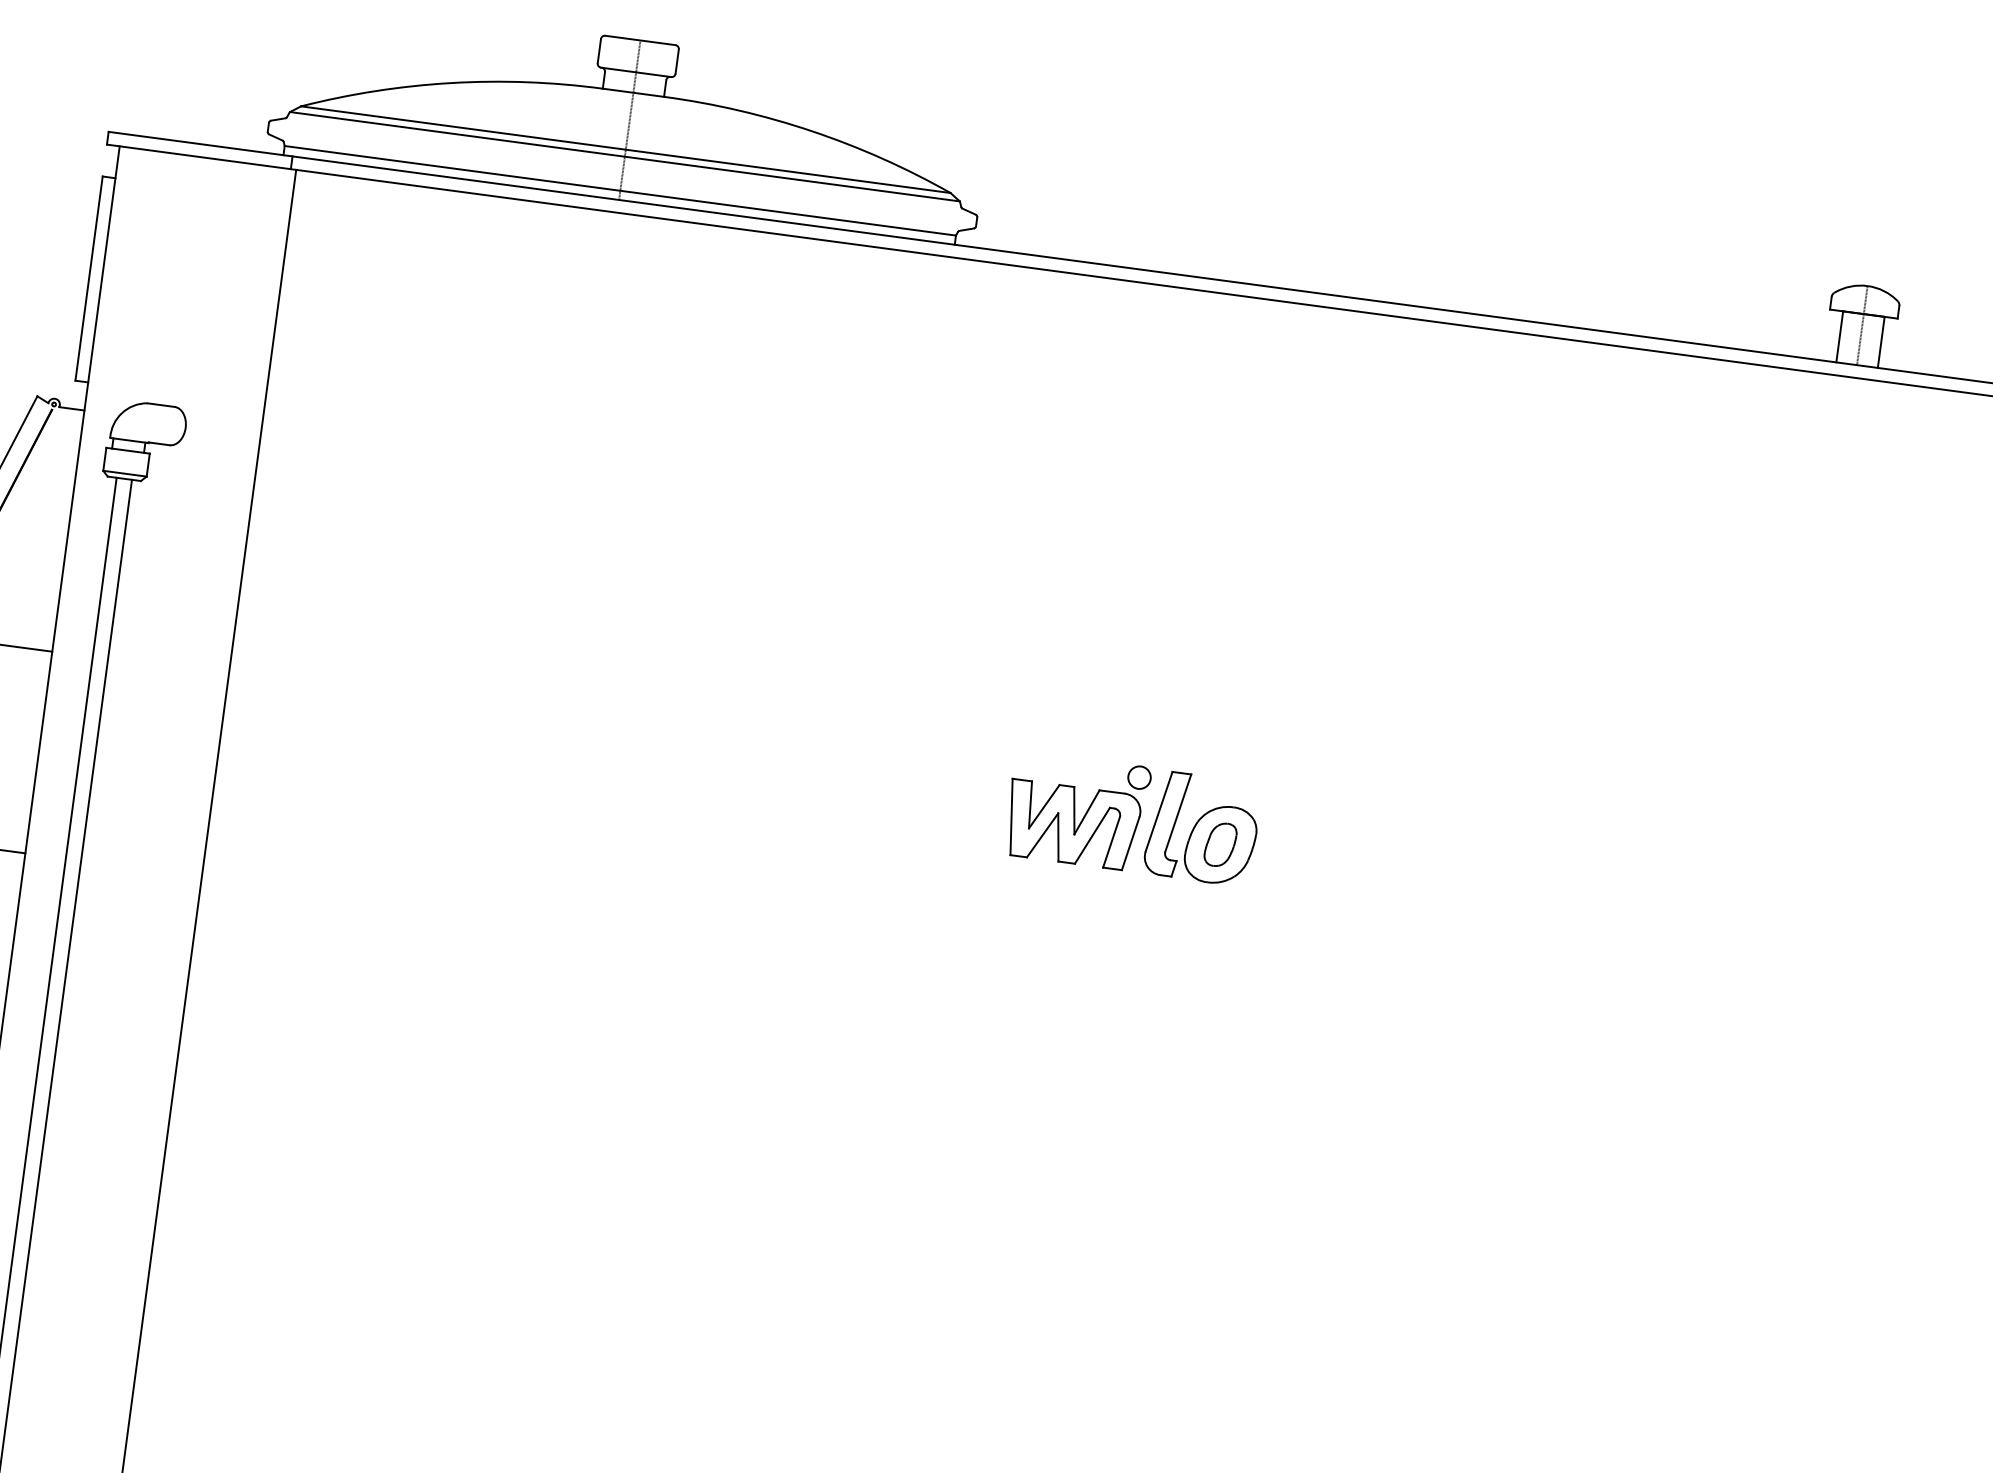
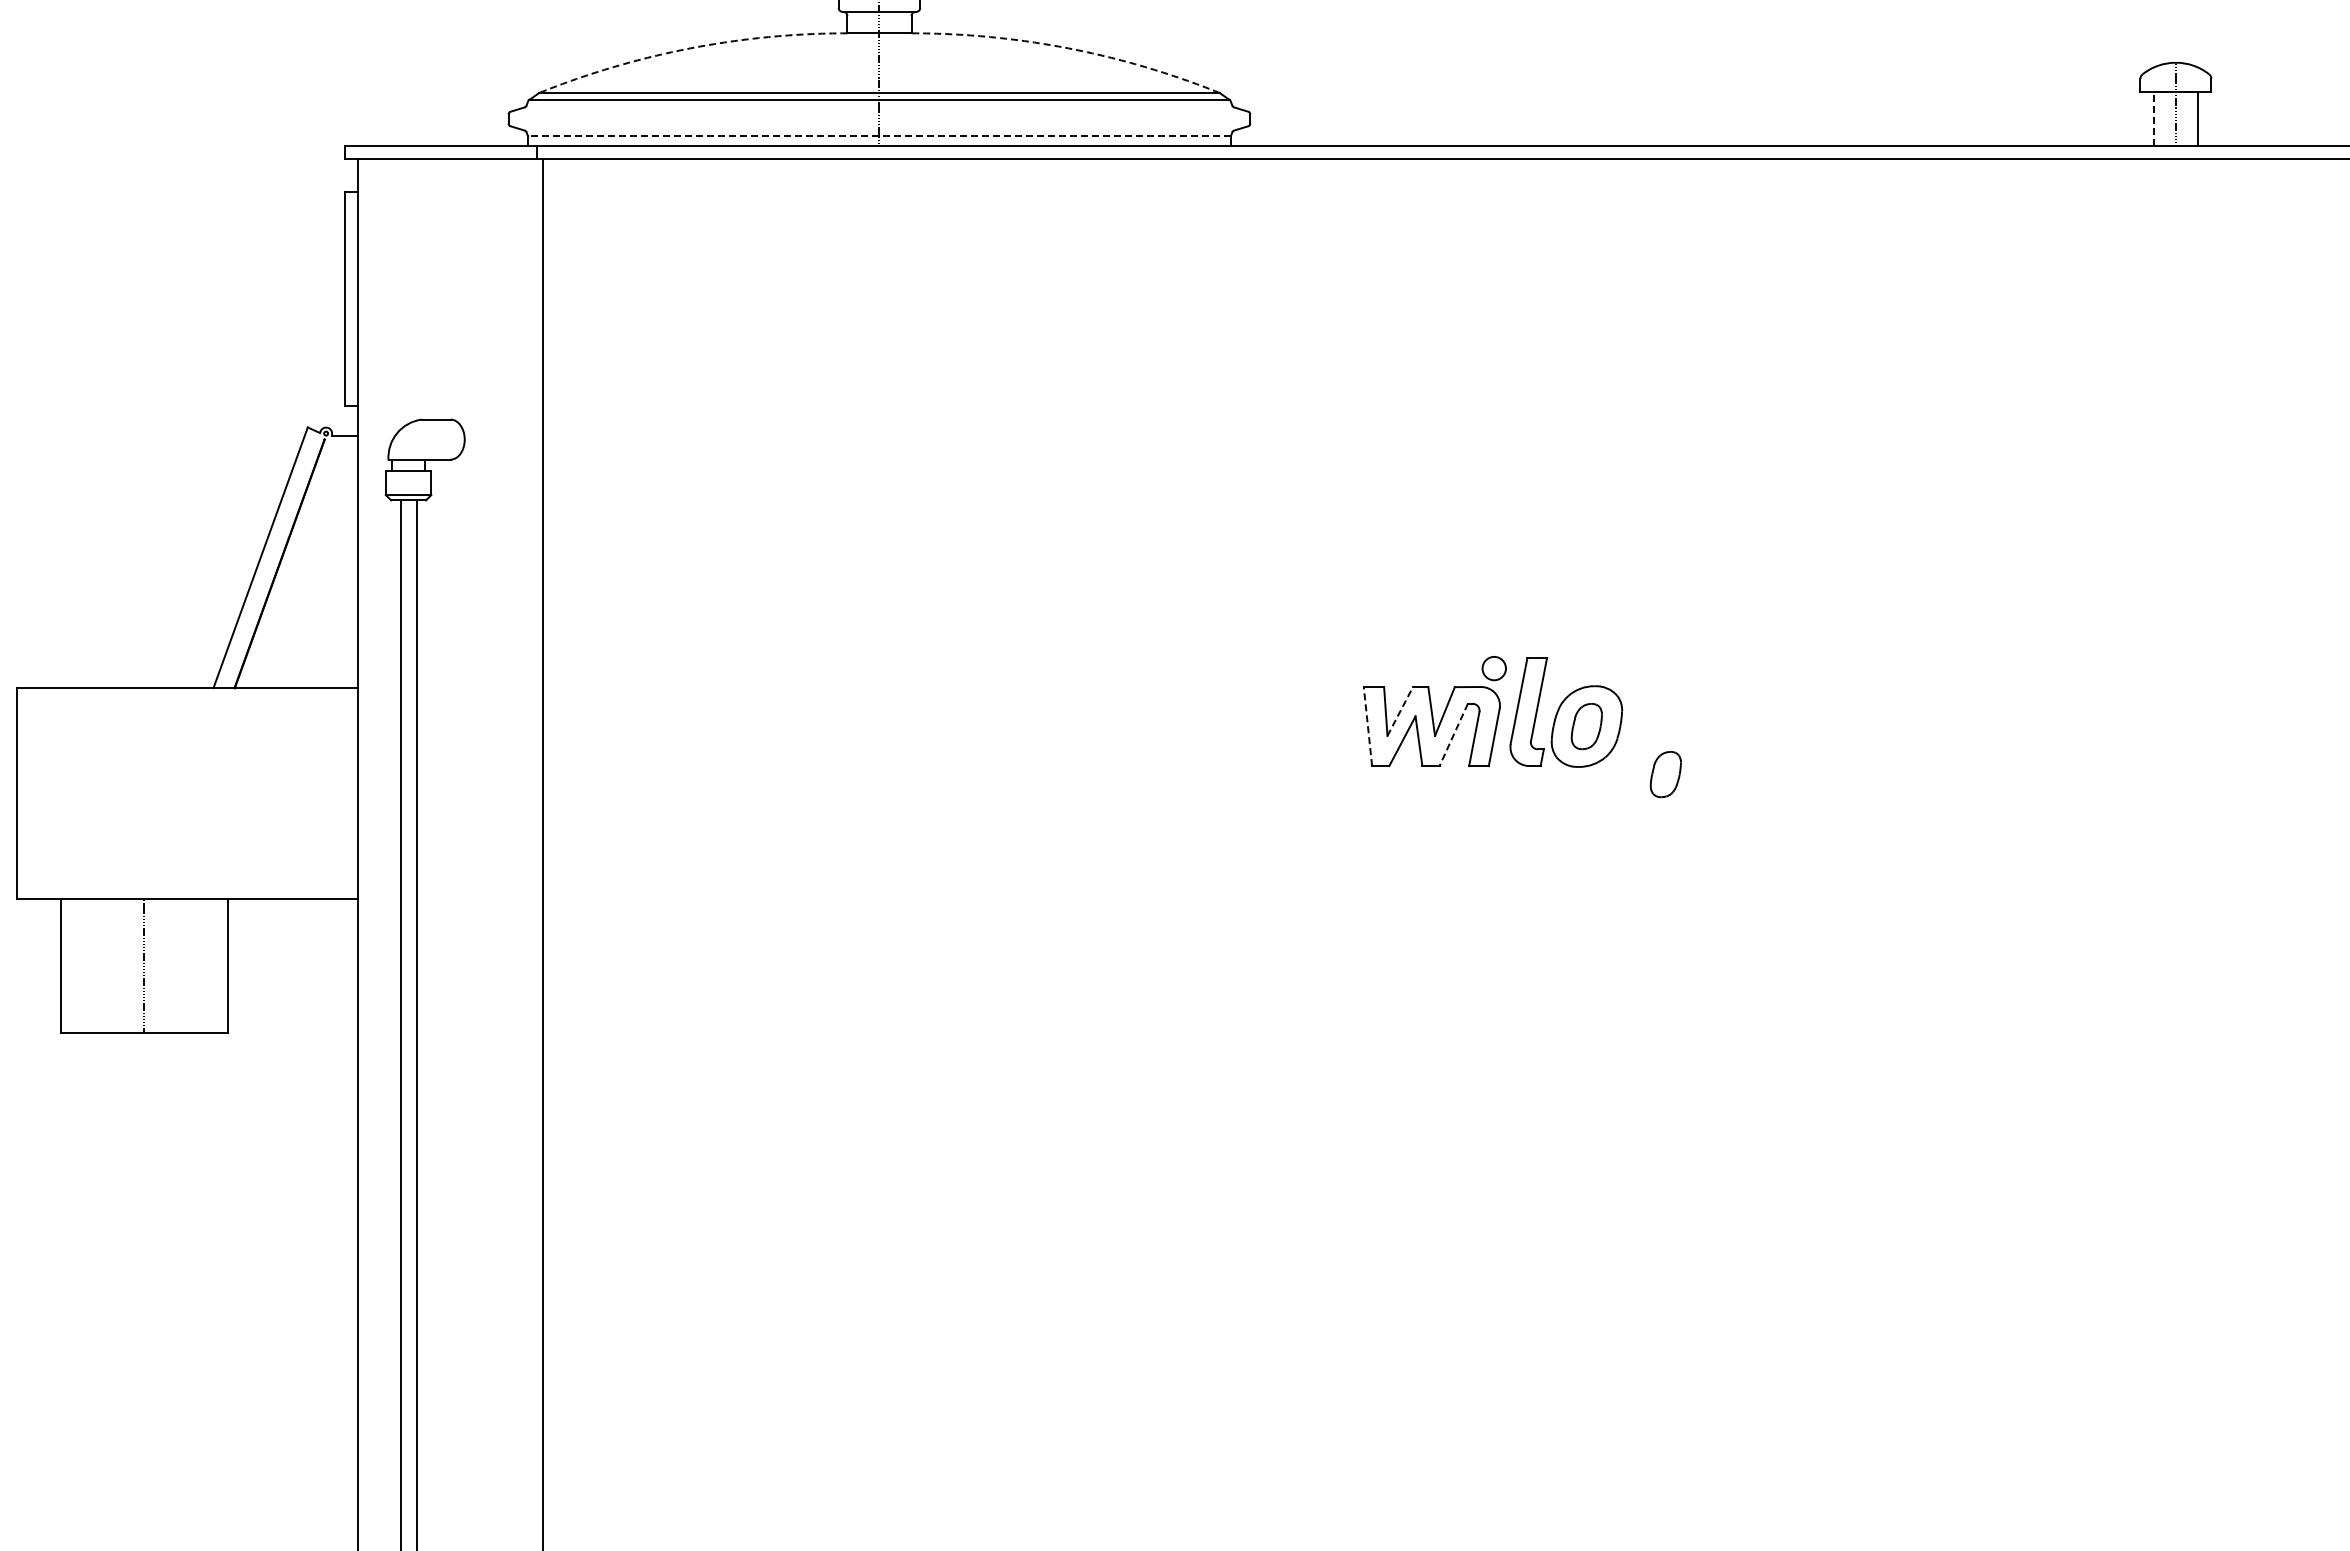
arc: (451, 83) -> (690, 48), solid -> dashed
arc: (812, 131) -> (1068, 48), solid -> dashed
line: (620, 190) -> (879, 135), solid -> dashed
line: (1840, 336) -> (2154, 118), solid -> dashed
line: (1044, 806) -> (1400, 711), solid -> dashed
line: (1011, 816) -> (1367, 726), solid -> dashed
line: (1092, 836) -> (1453, 735), solid -> dashed
part: (1289, 900) -> (1665, 774), added

